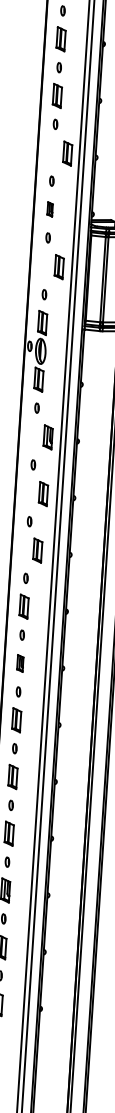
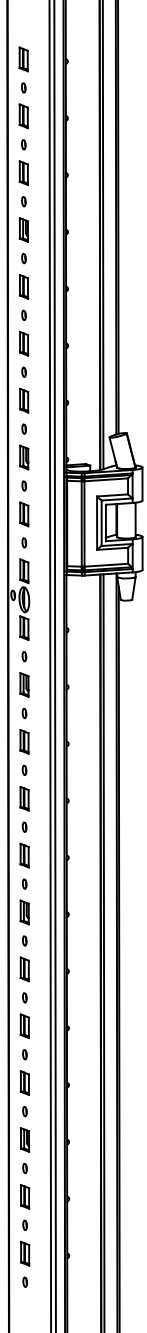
part: (68, 153) -> (24, 400), moved
part: (50, 209) -> (24, 457), size x1.67
part: (59, 267) -> (24, 514), moved
part: (48, 436) -> (24, 684), moved
part: (43, 493) -> (24, 741), moved
part: (37, 550) -> (24, 798), moved
part: (20, 663) -> (24, 912), size x1.43

